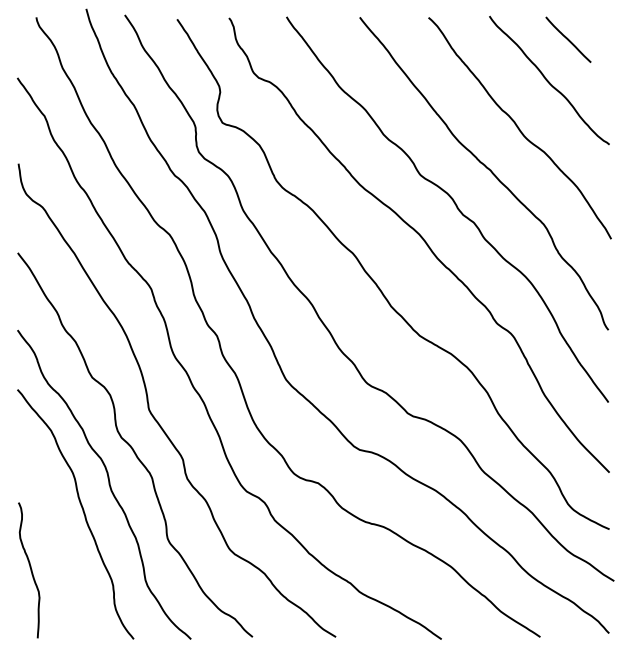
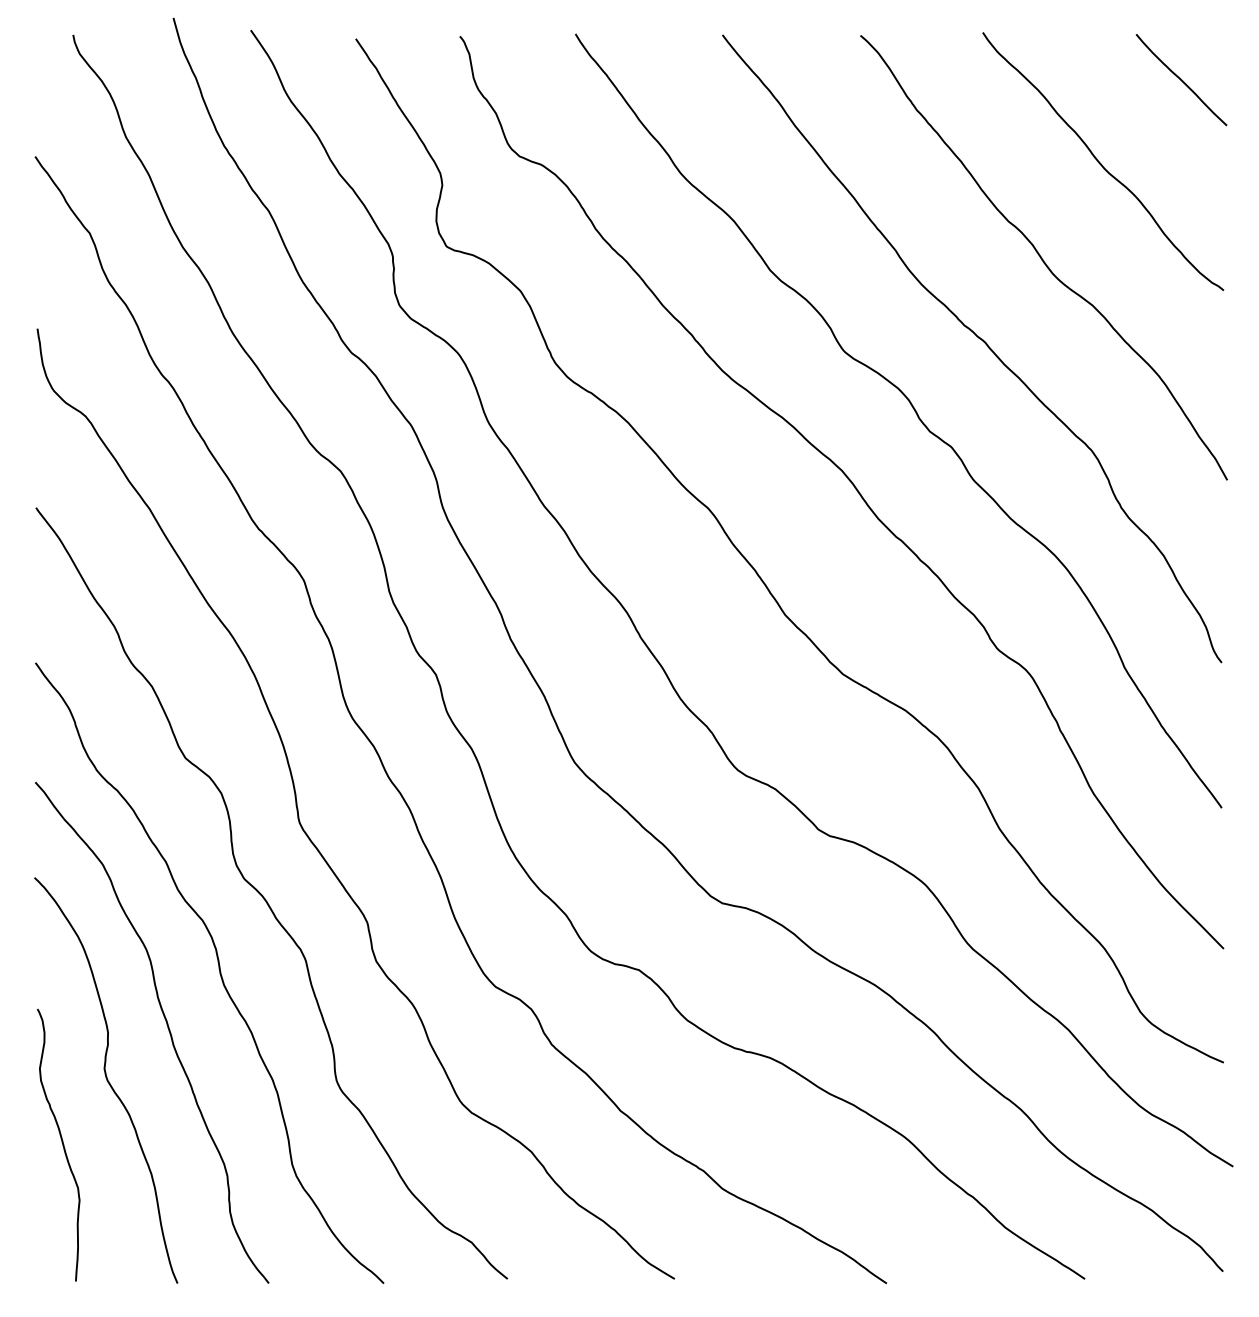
line: (568, 39) -> (1181, 79), moved
curve: (52, 537) -> (105, 1079), added

